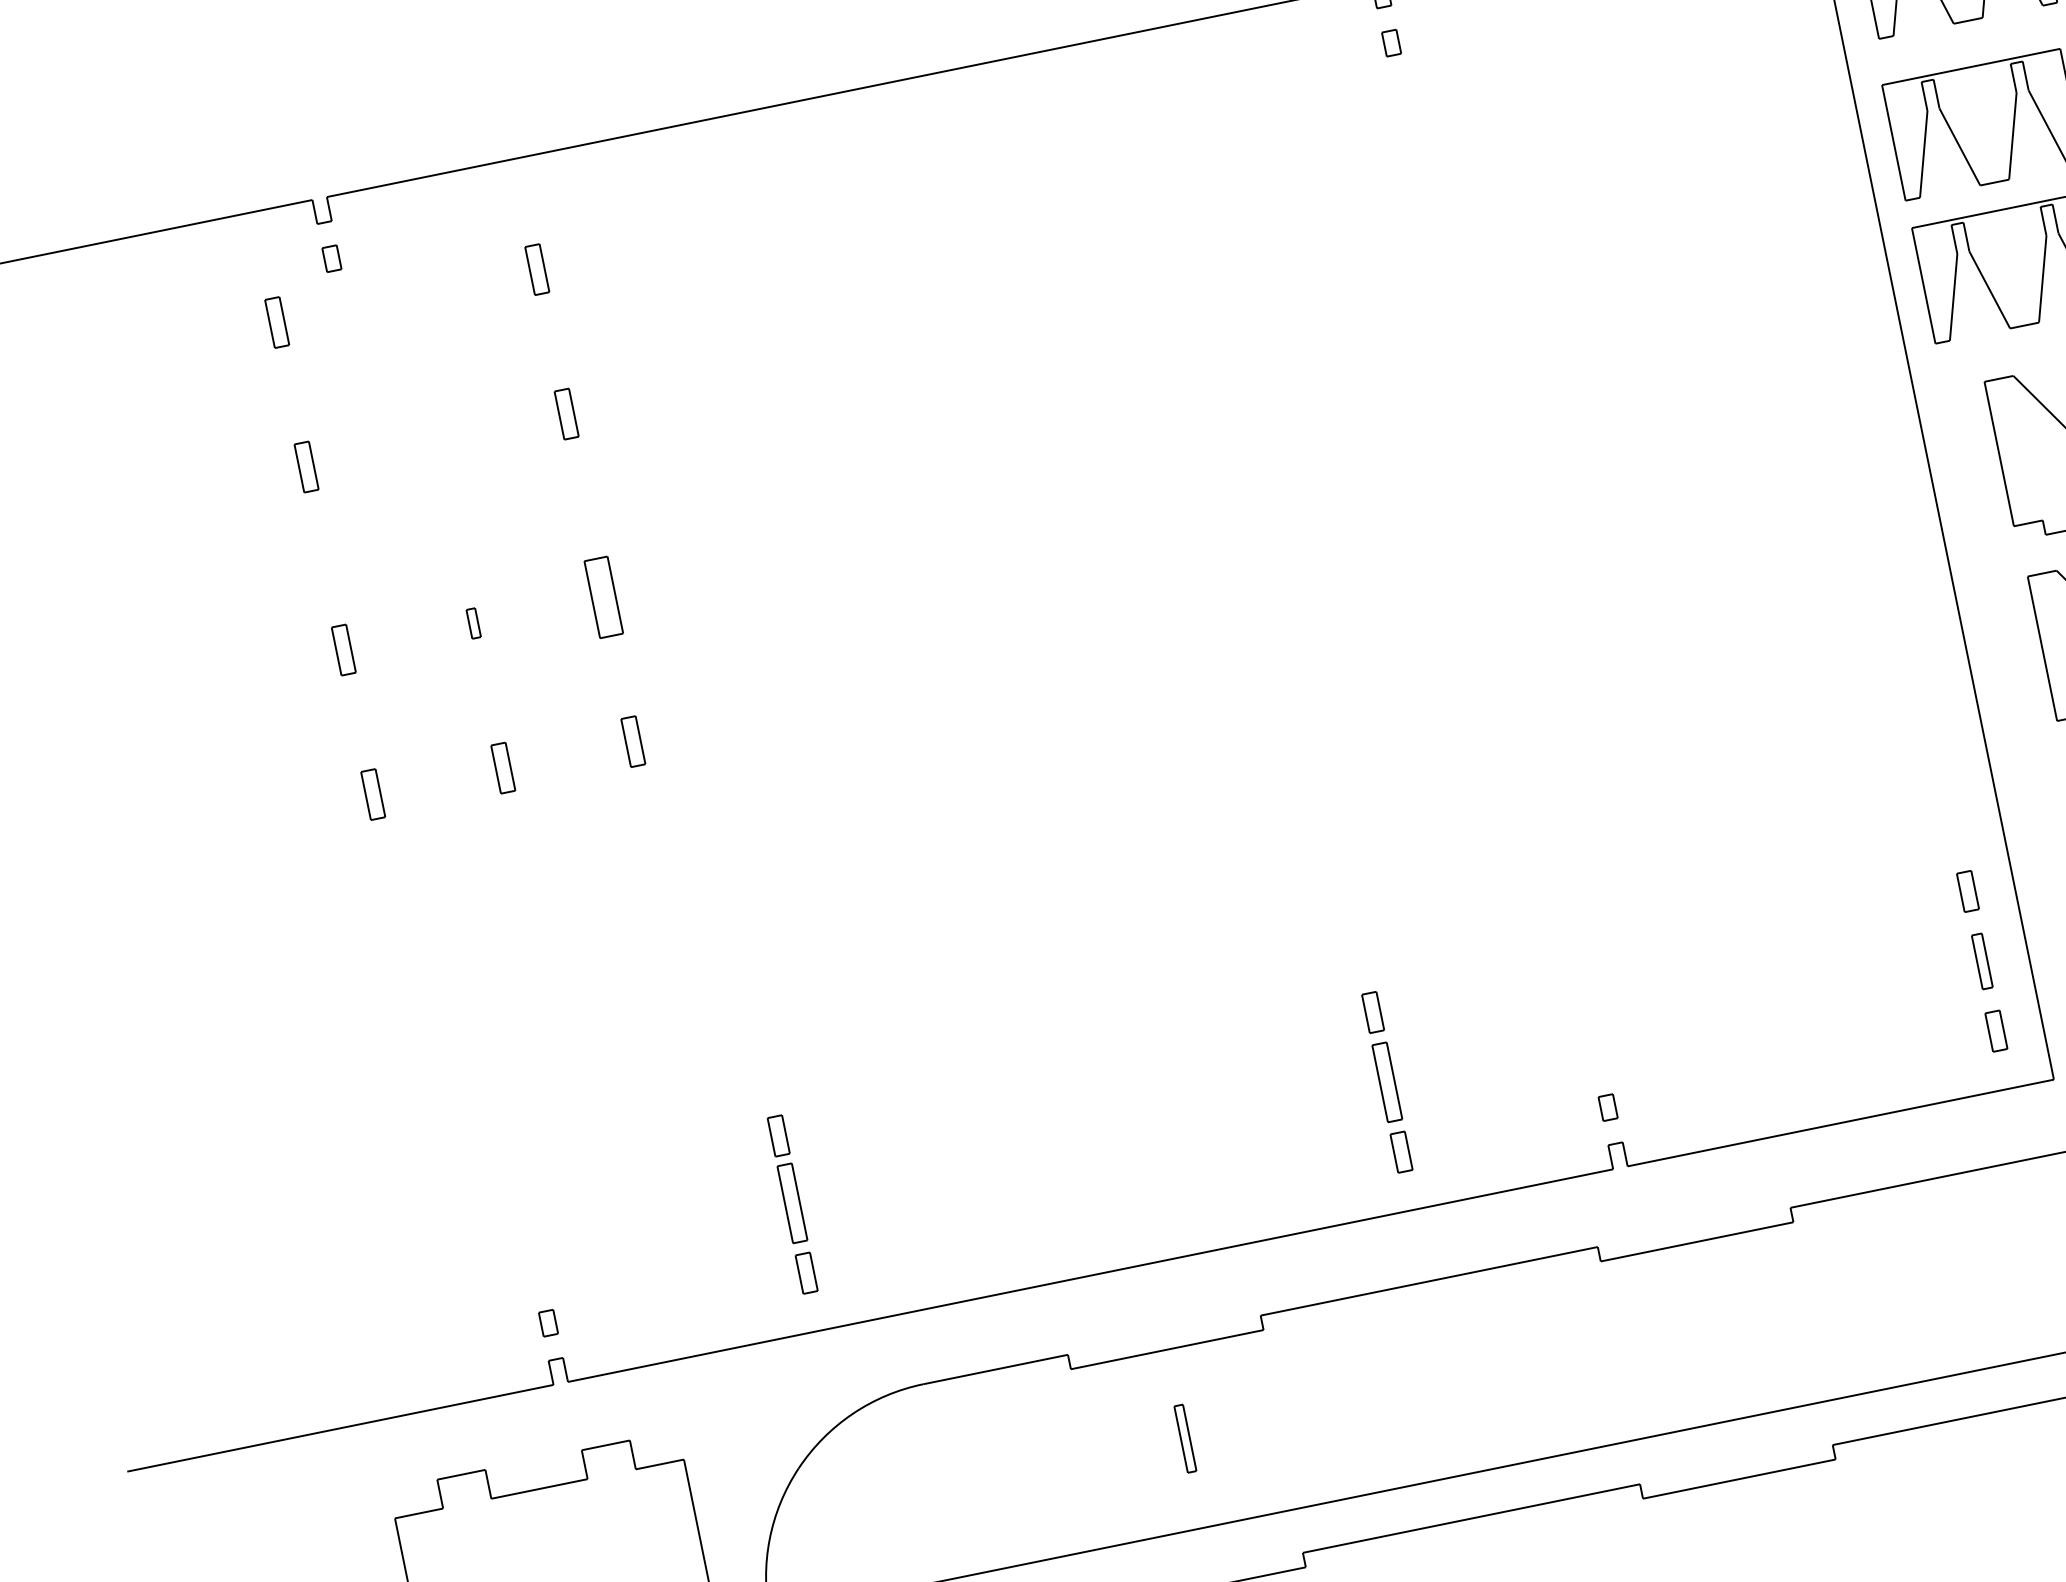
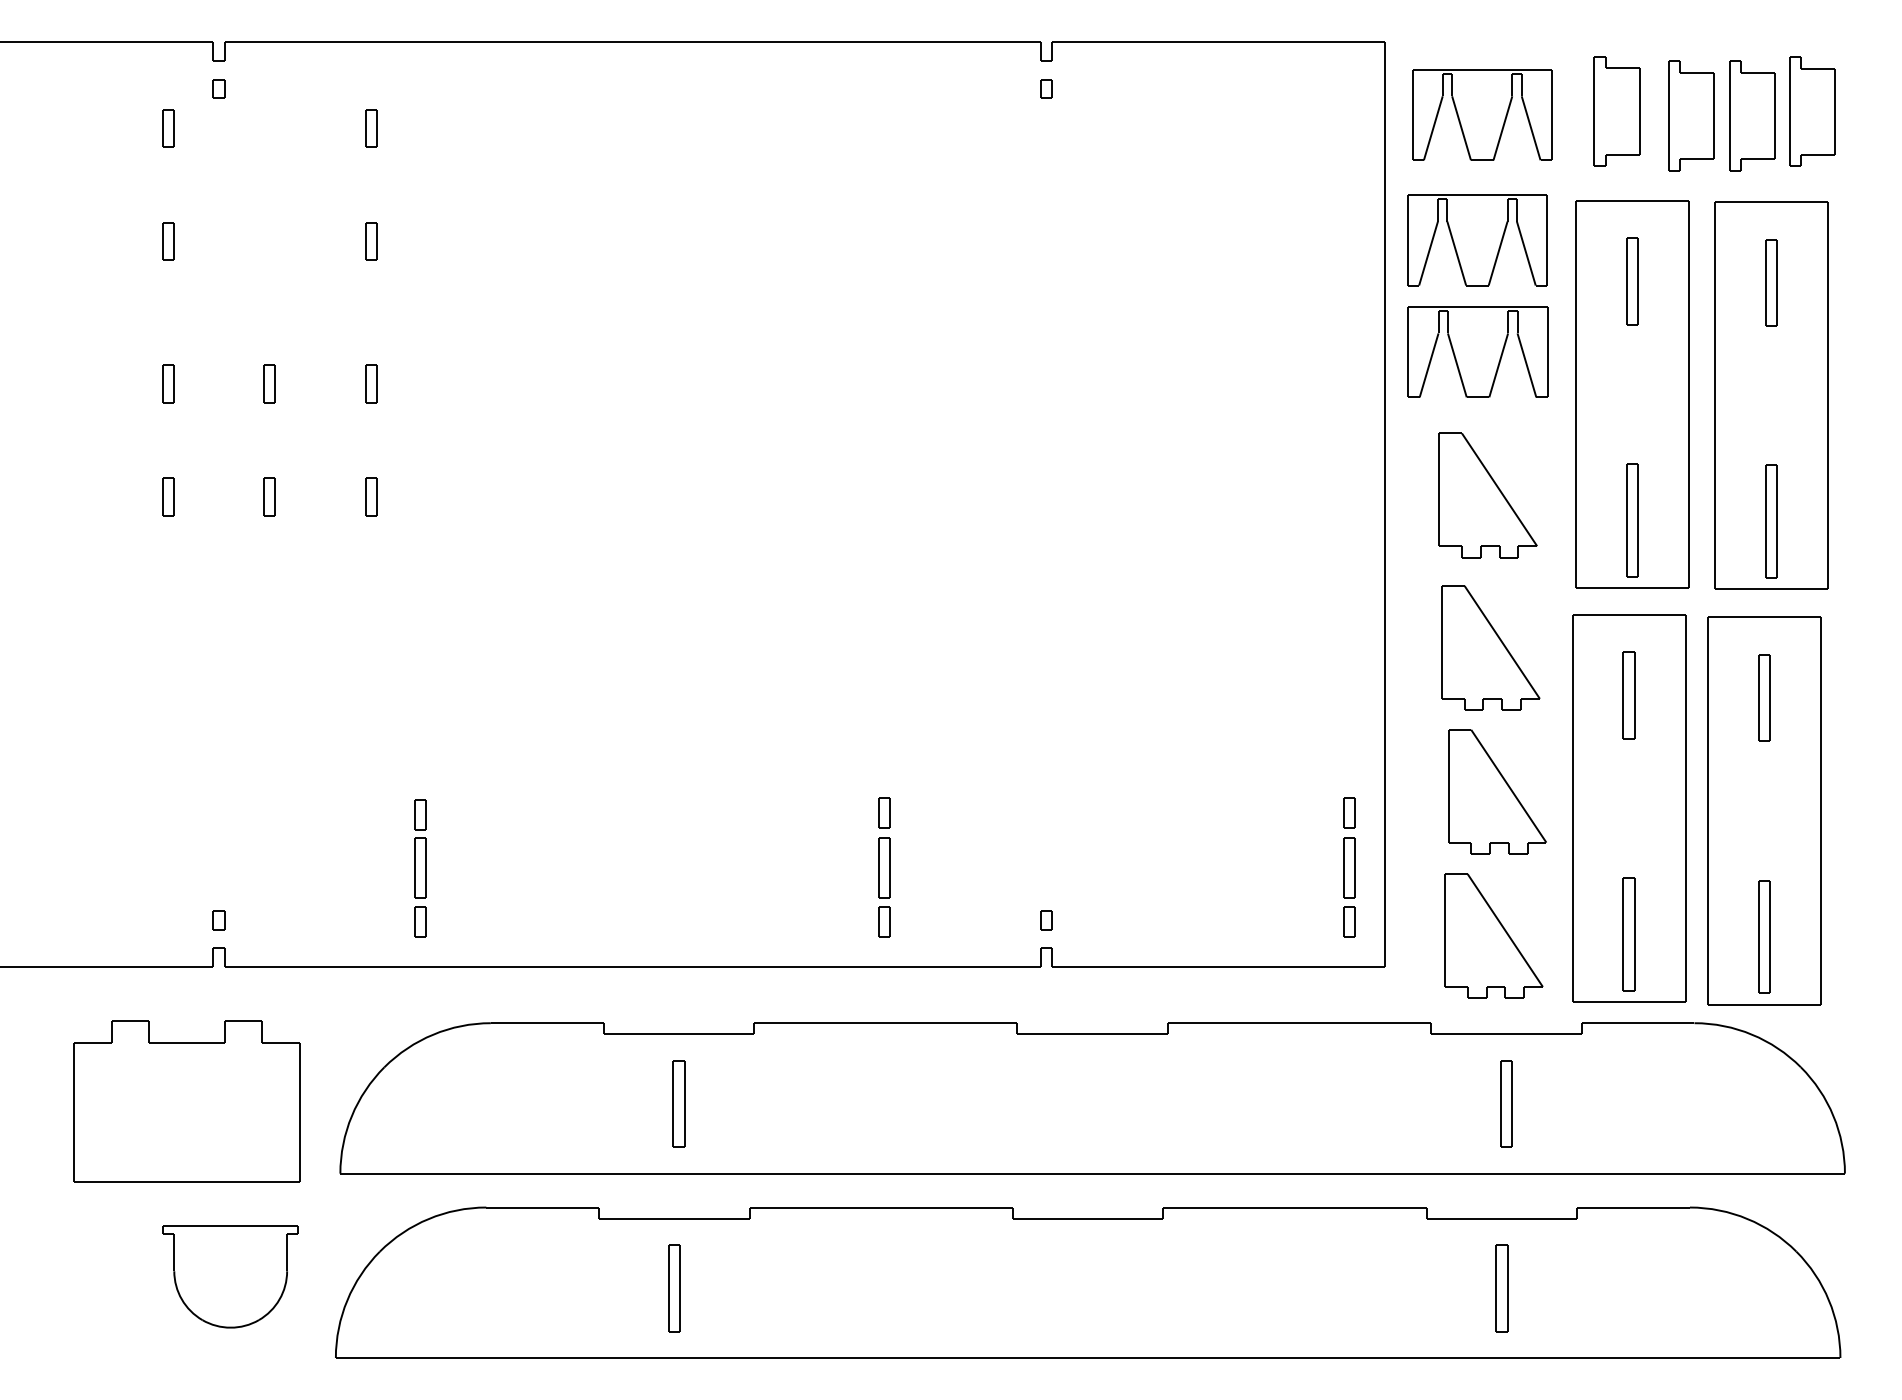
part: (603, 596) -> (371, 383), size x0.62
part: (473, 622) -> (269, 383), size x1.67
part: (1982, 961) -> (1349, 867), size x1.43
part: (1184, 1438) -> (678, 1103), size x1.67

